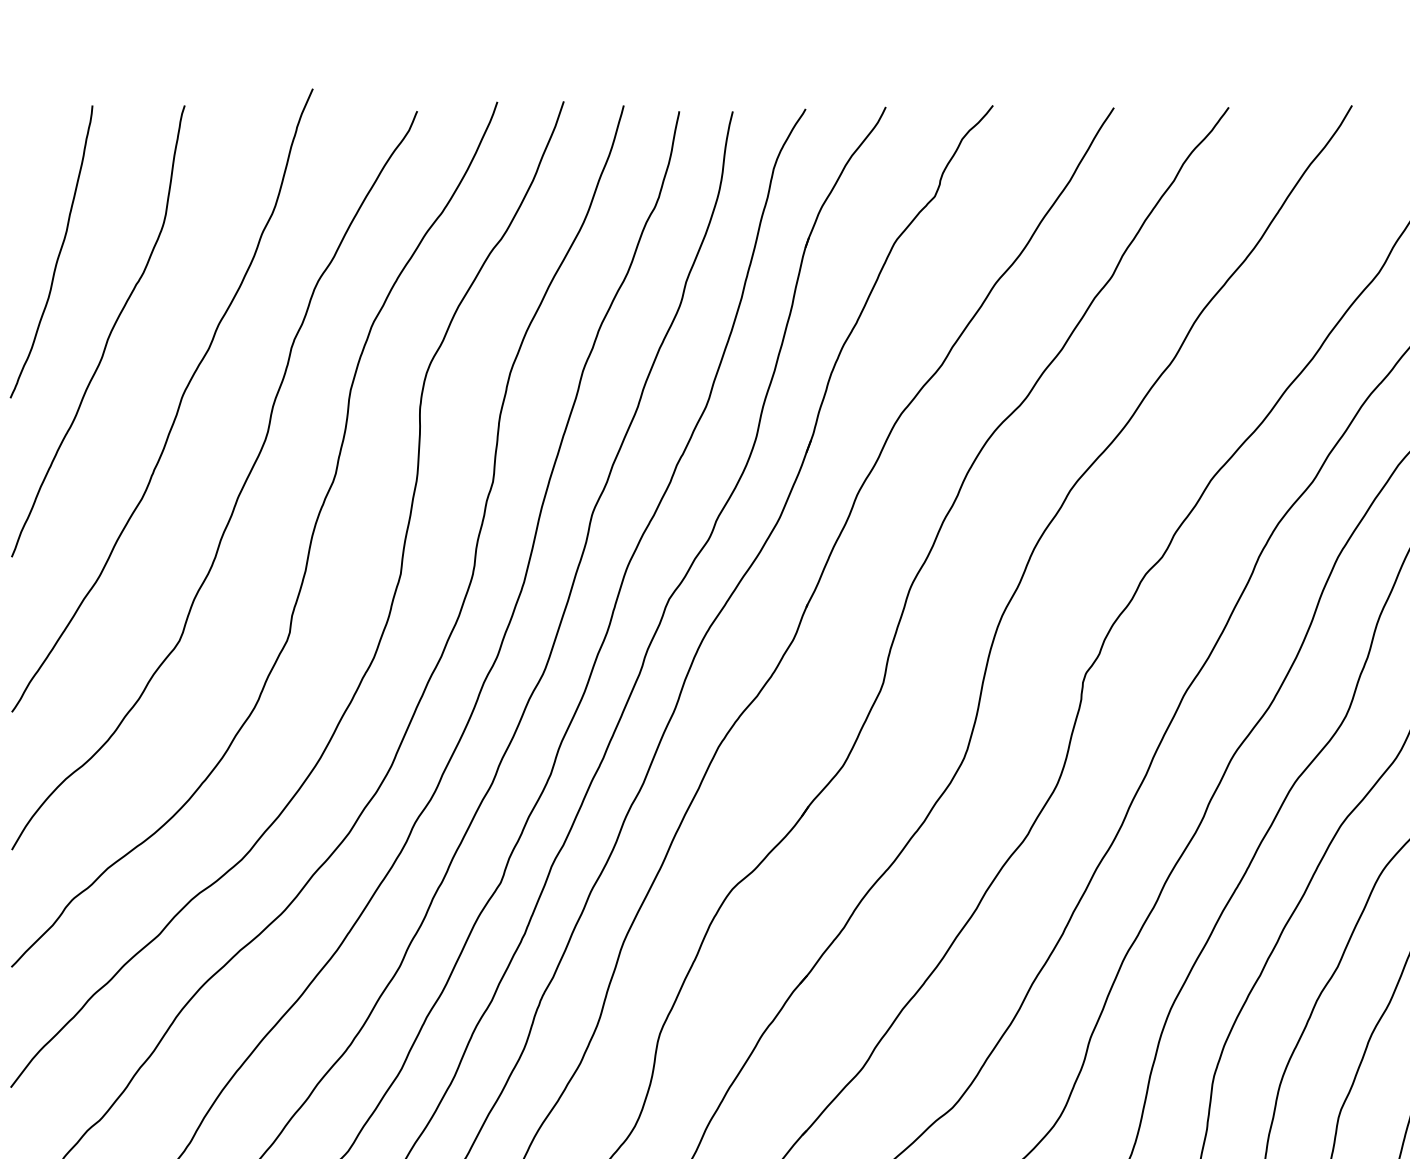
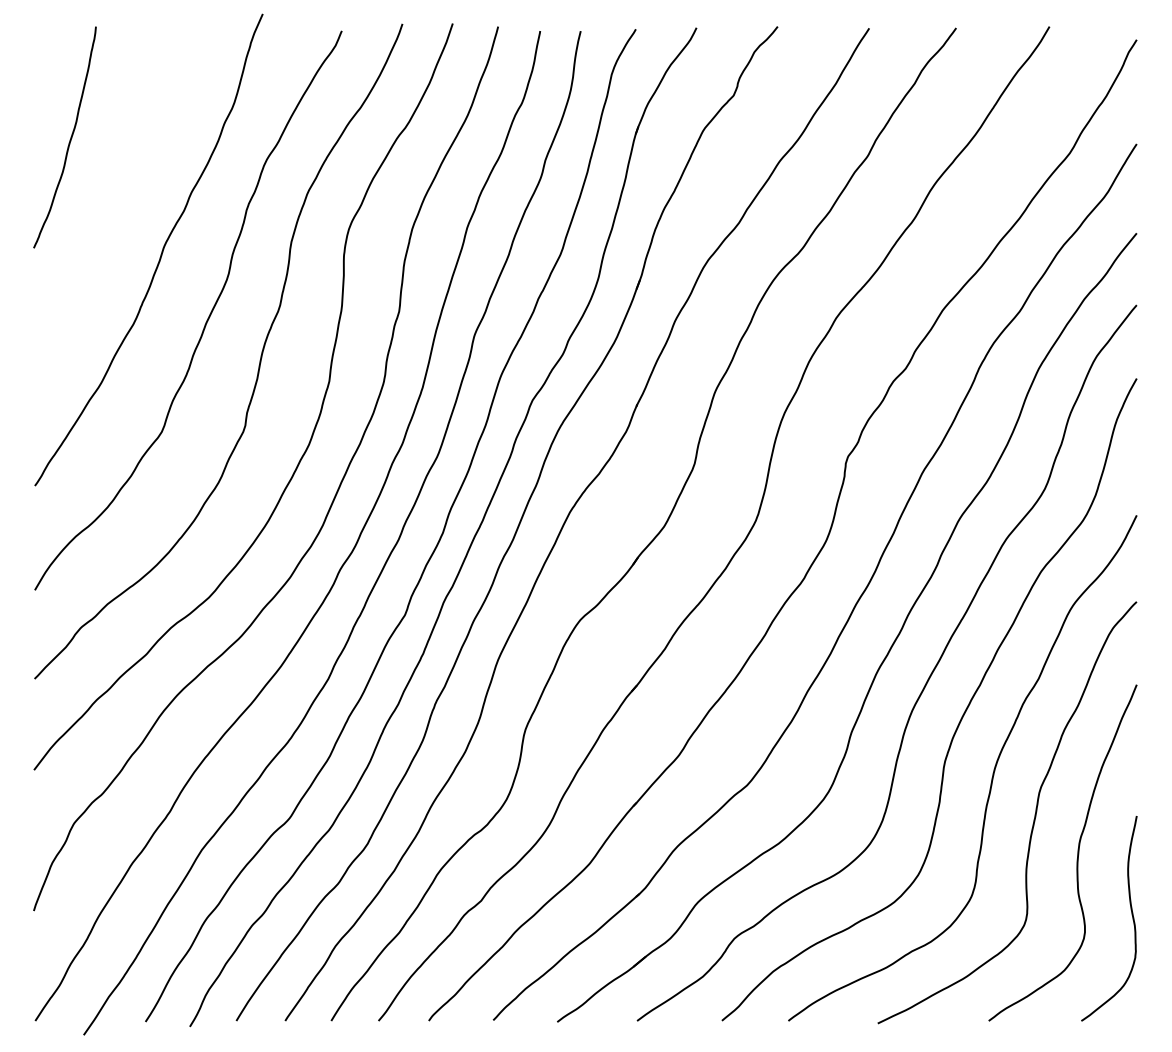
curve: (109, 332) -> (108, 198), removed

